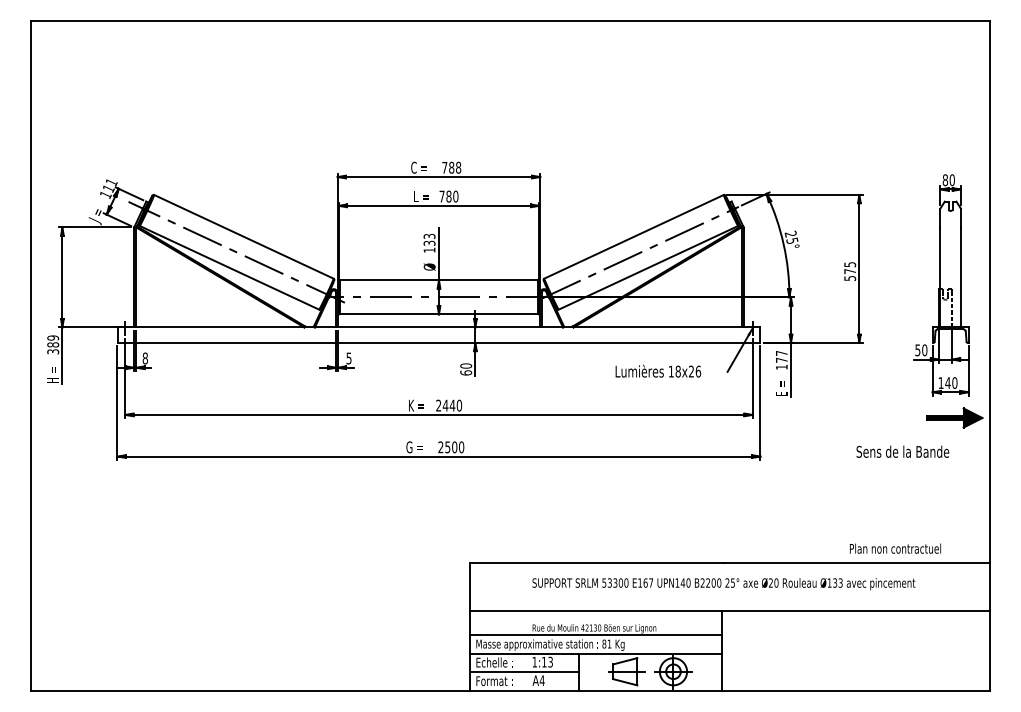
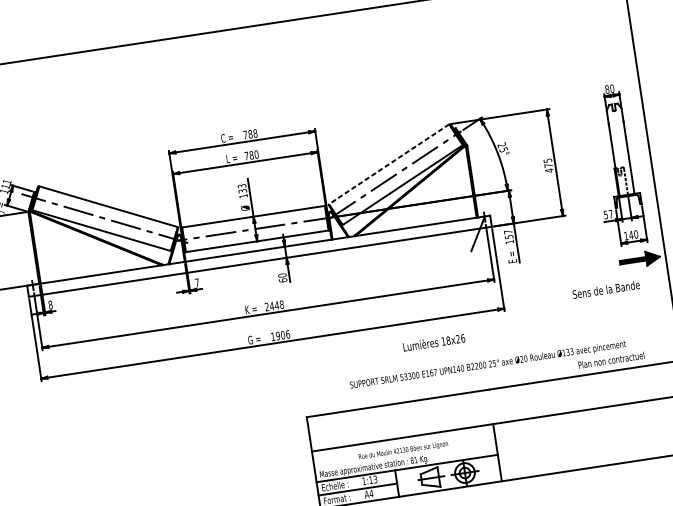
line: (633, 236) -> (388, 164), solid -> dashed
text: (850, 278) -> (549, 170), 575 -> 475
text: (924, 350) -> (610, 214), 50 -> 57
text: (348, 358) -> (196, 282), 5 -> 7
text: (781, 359) -> (508, 236), 177 -> 157
text: (658, 370) -> (434, 342), moved
text: (459, 405) -> (281, 304), 2440 -> 2448
text: (451, 447) -> (280, 335), 2500 -> 1906
text: (723, 584) -> (487, 365), moved
line: (595, 635) -> (404, 455), removed

